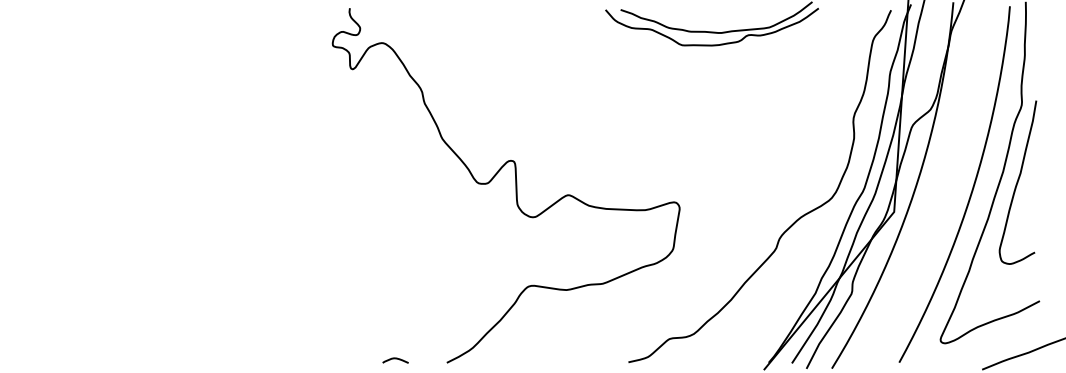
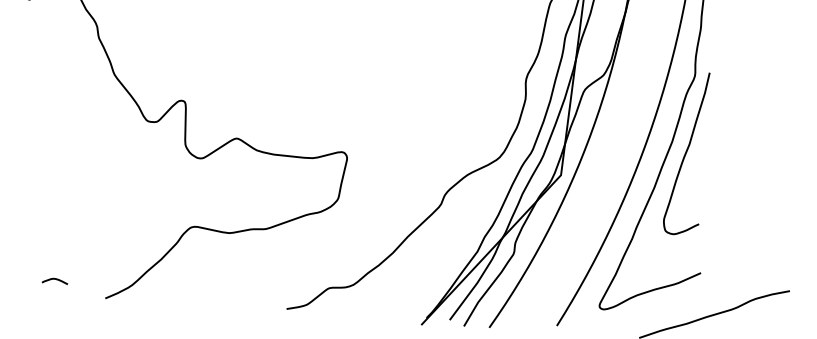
curve: (395, 359) -> (55, 280), moved

